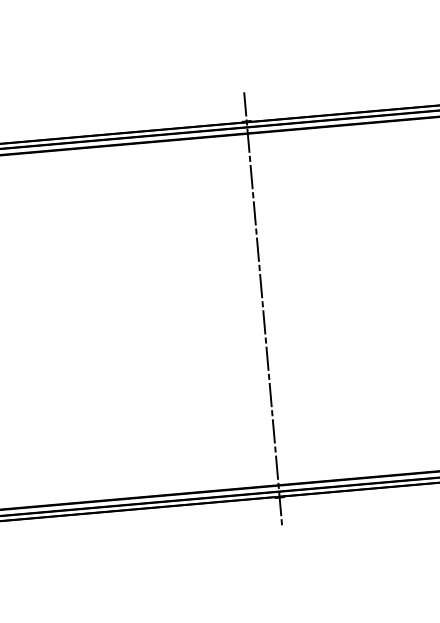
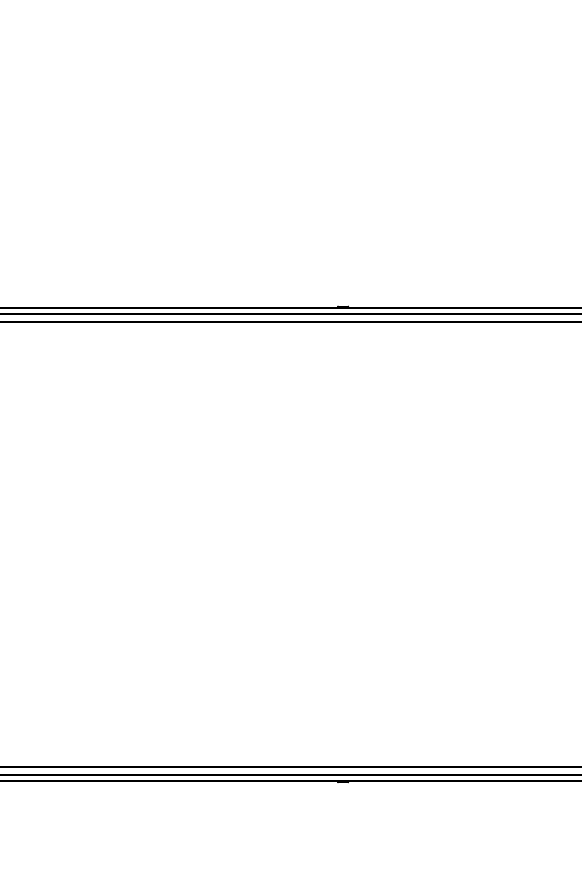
line: (263, 309) -> (343, 544), removed

